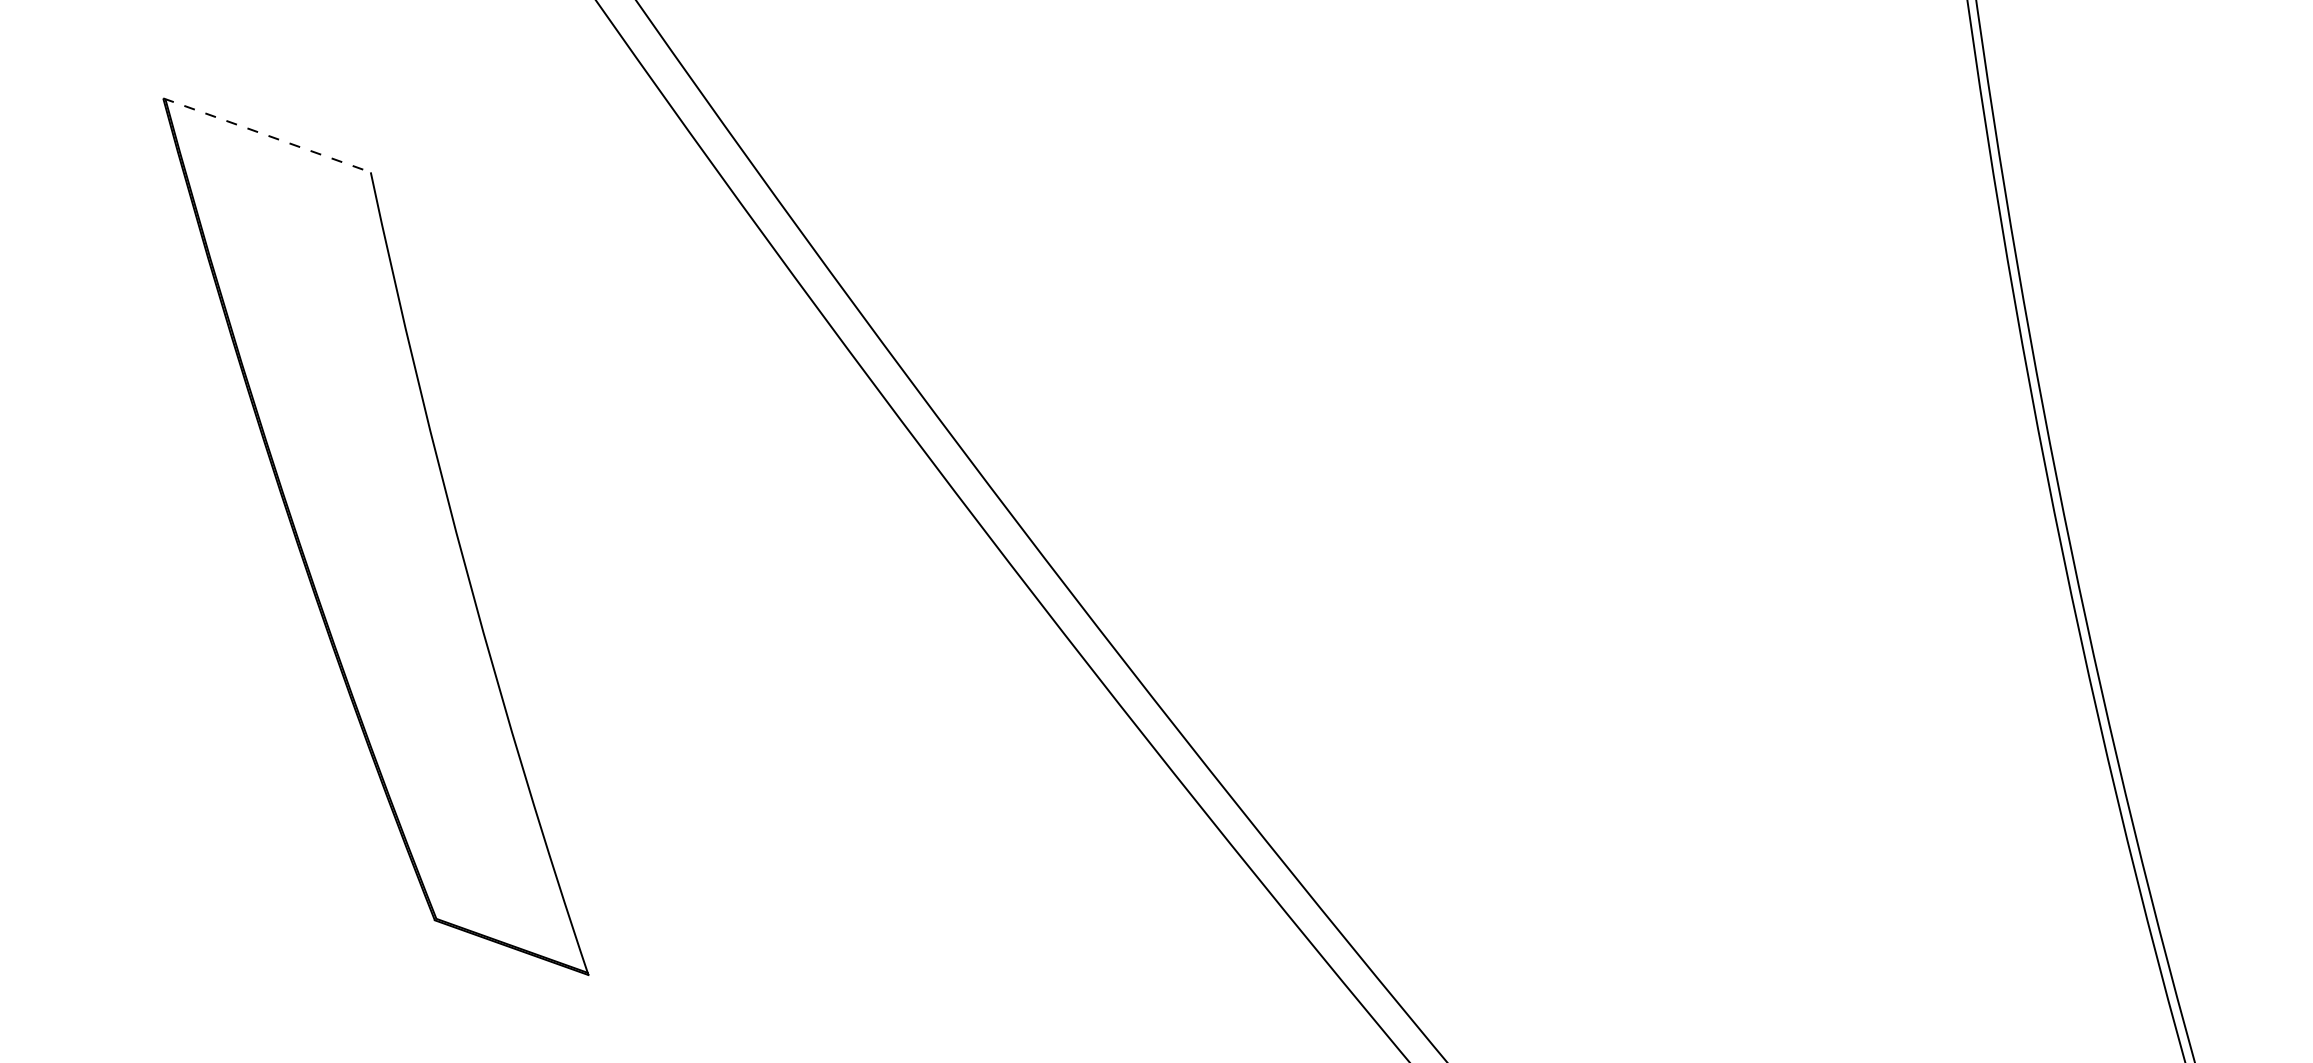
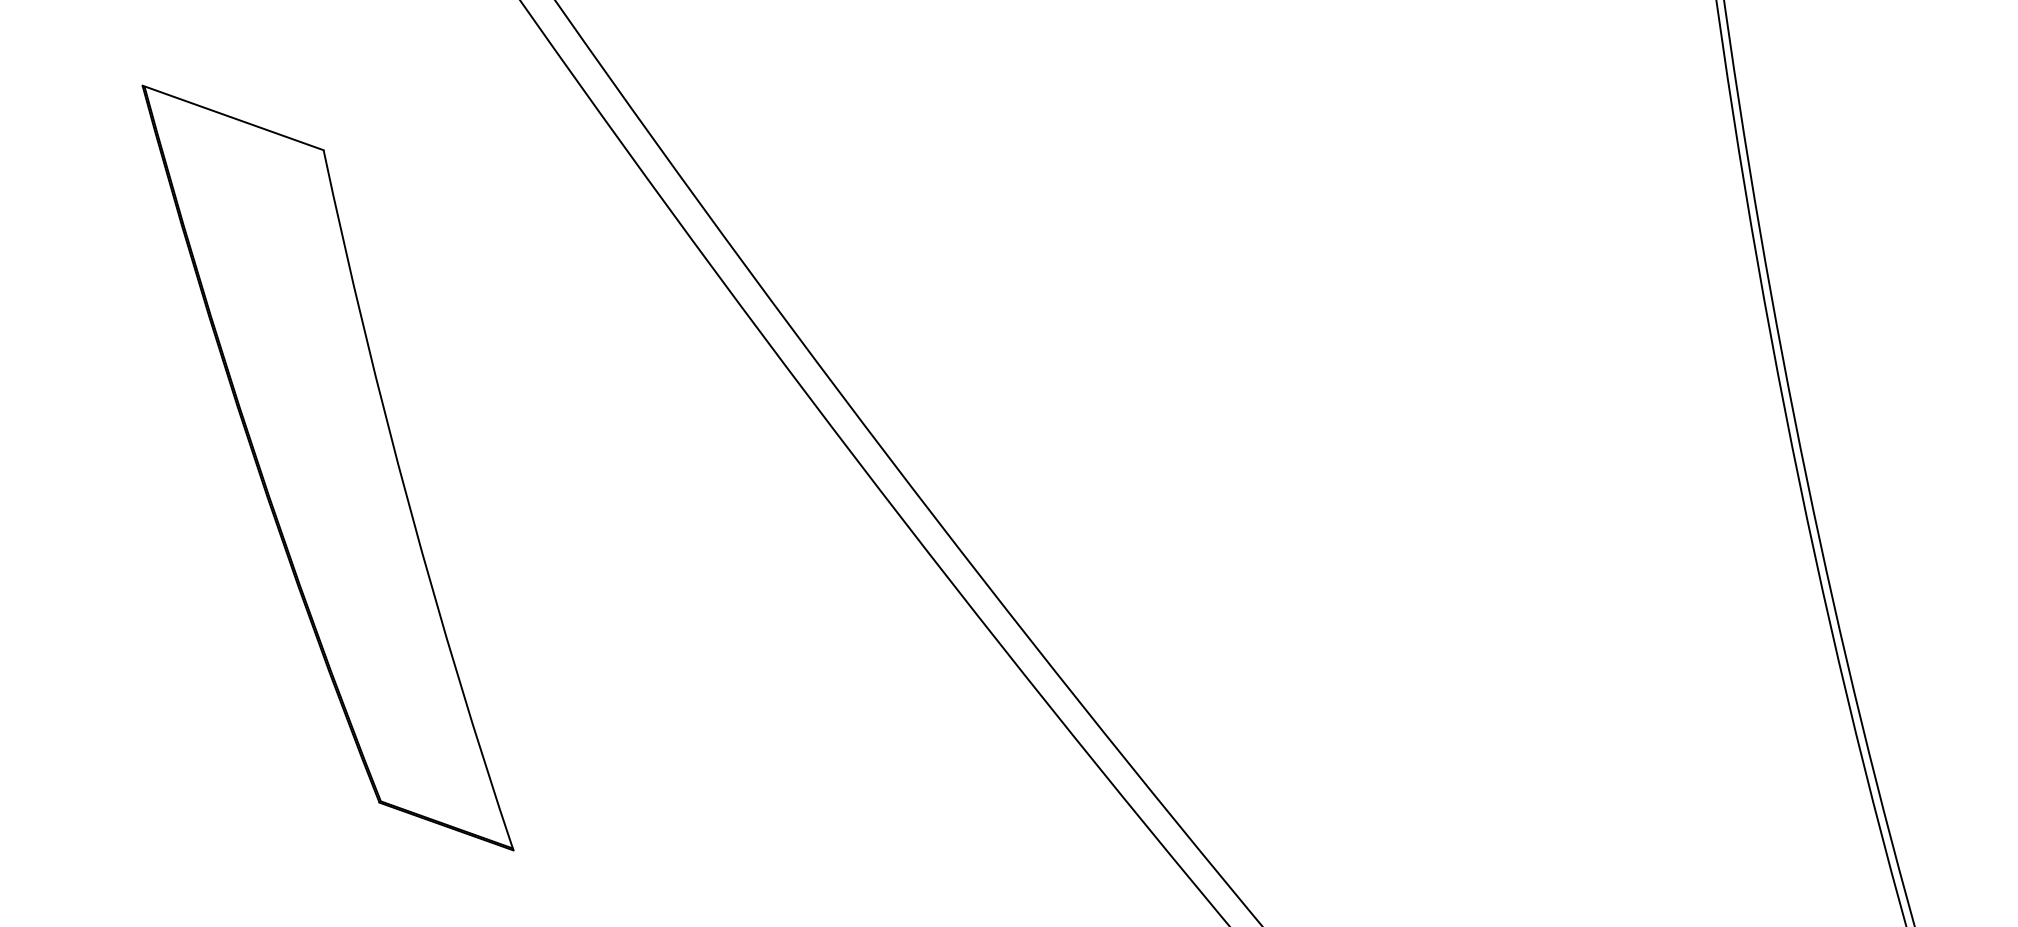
line: (267, 135) -> (233, 118), dashed -> solid

